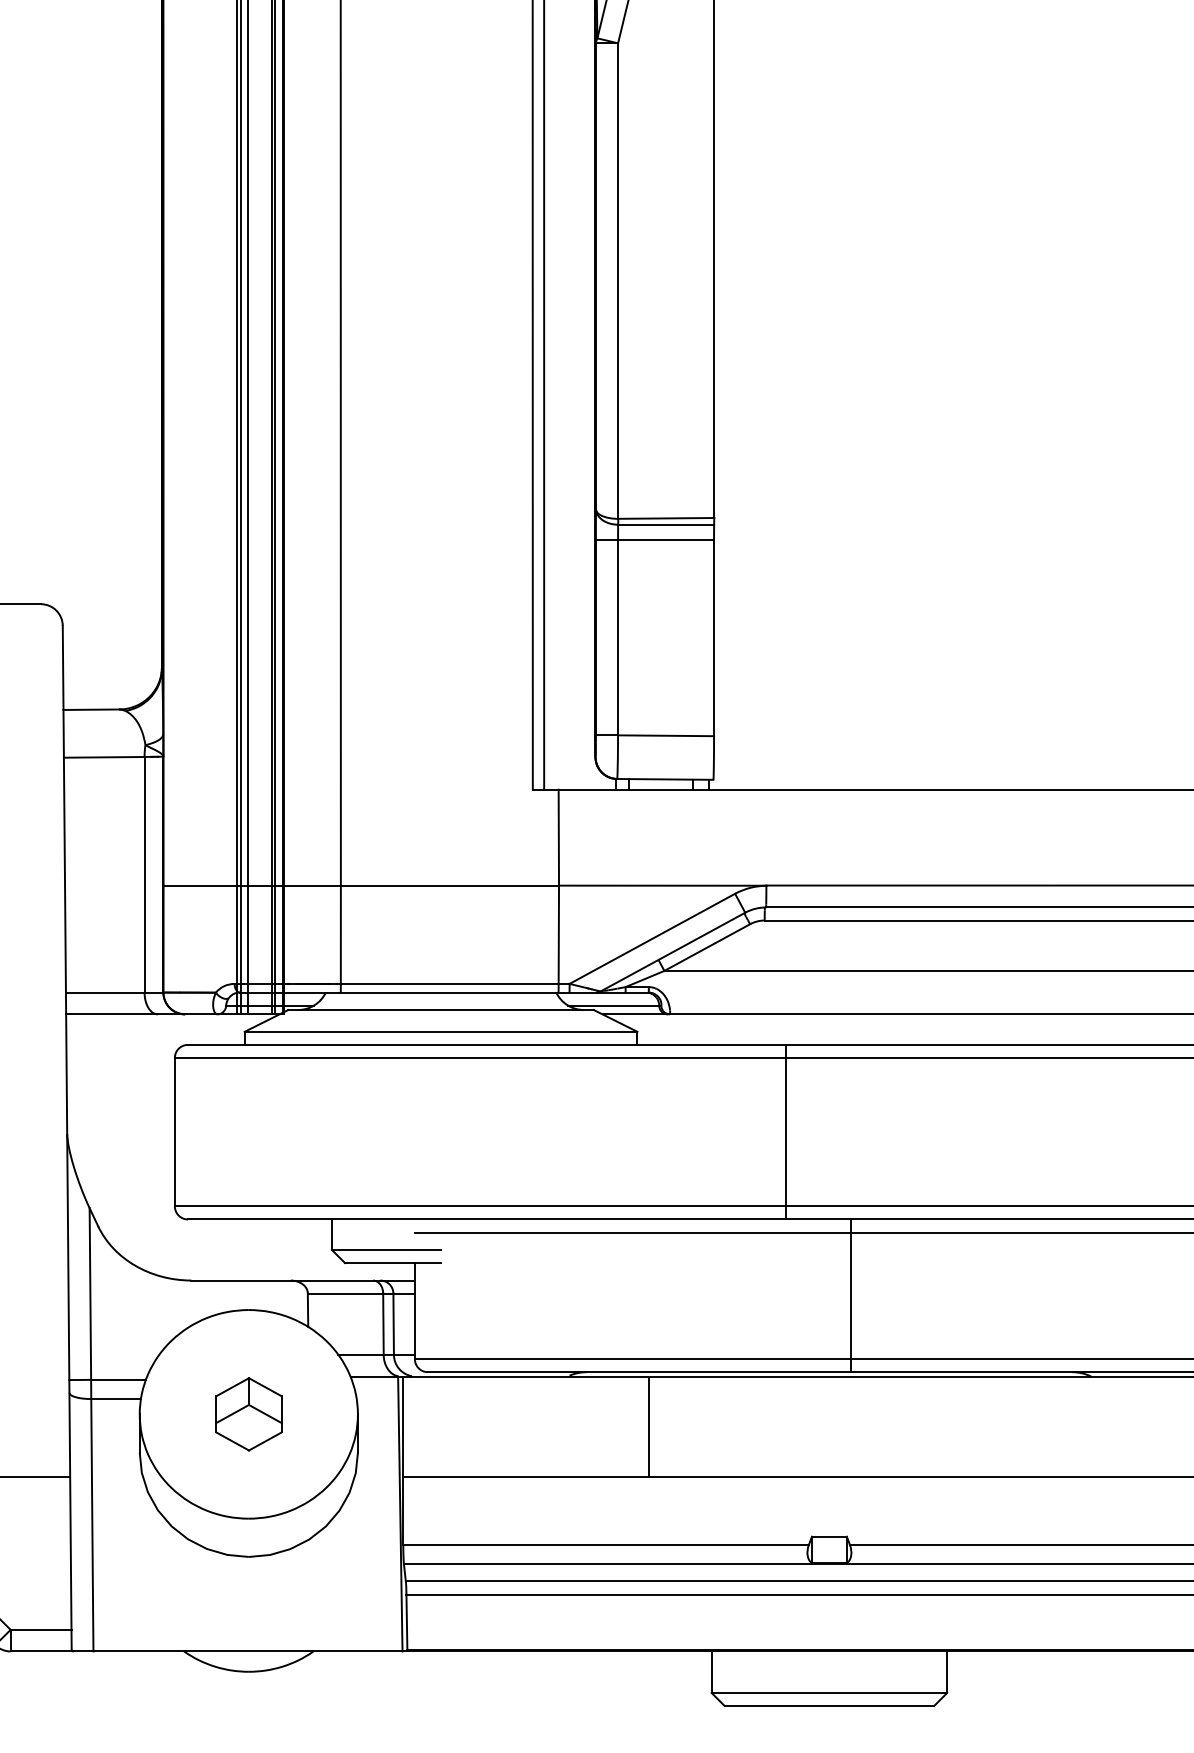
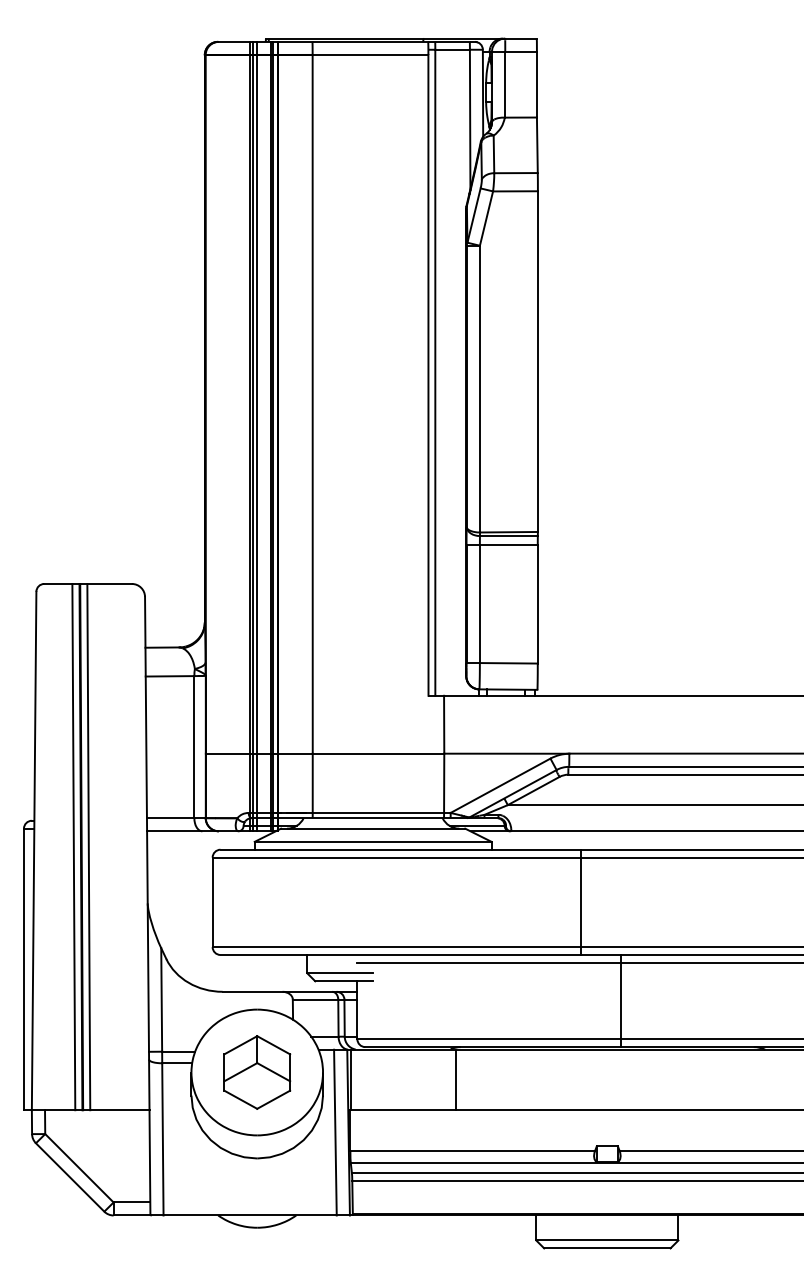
part: (249, 1414) -> (257, 1072), size x1.67
line: (648, 1425) -> (455, 1079), moved
line: (378, 1513) -> (335, 1132), added

